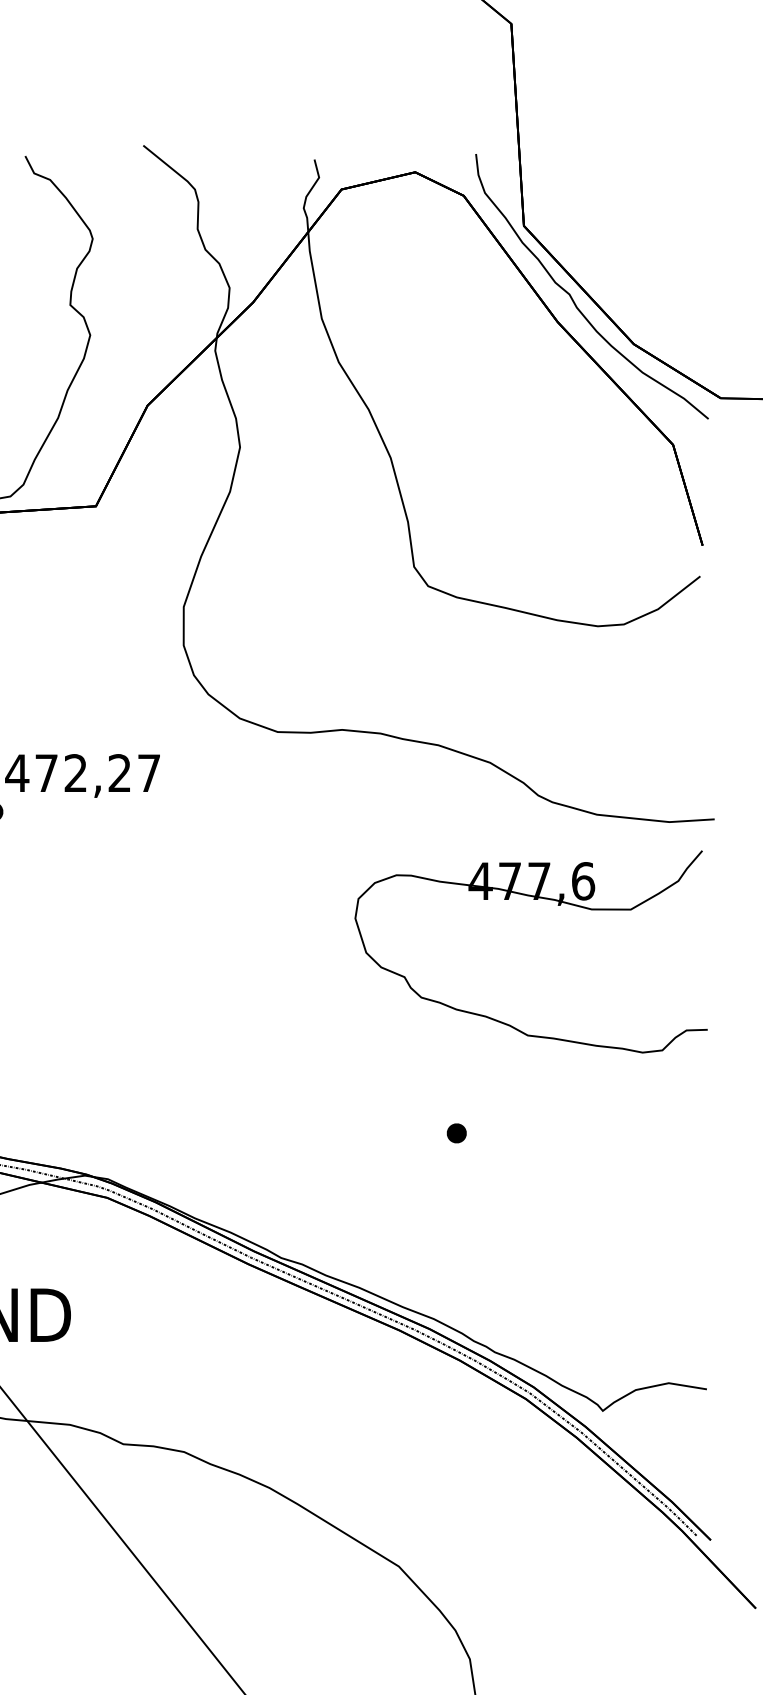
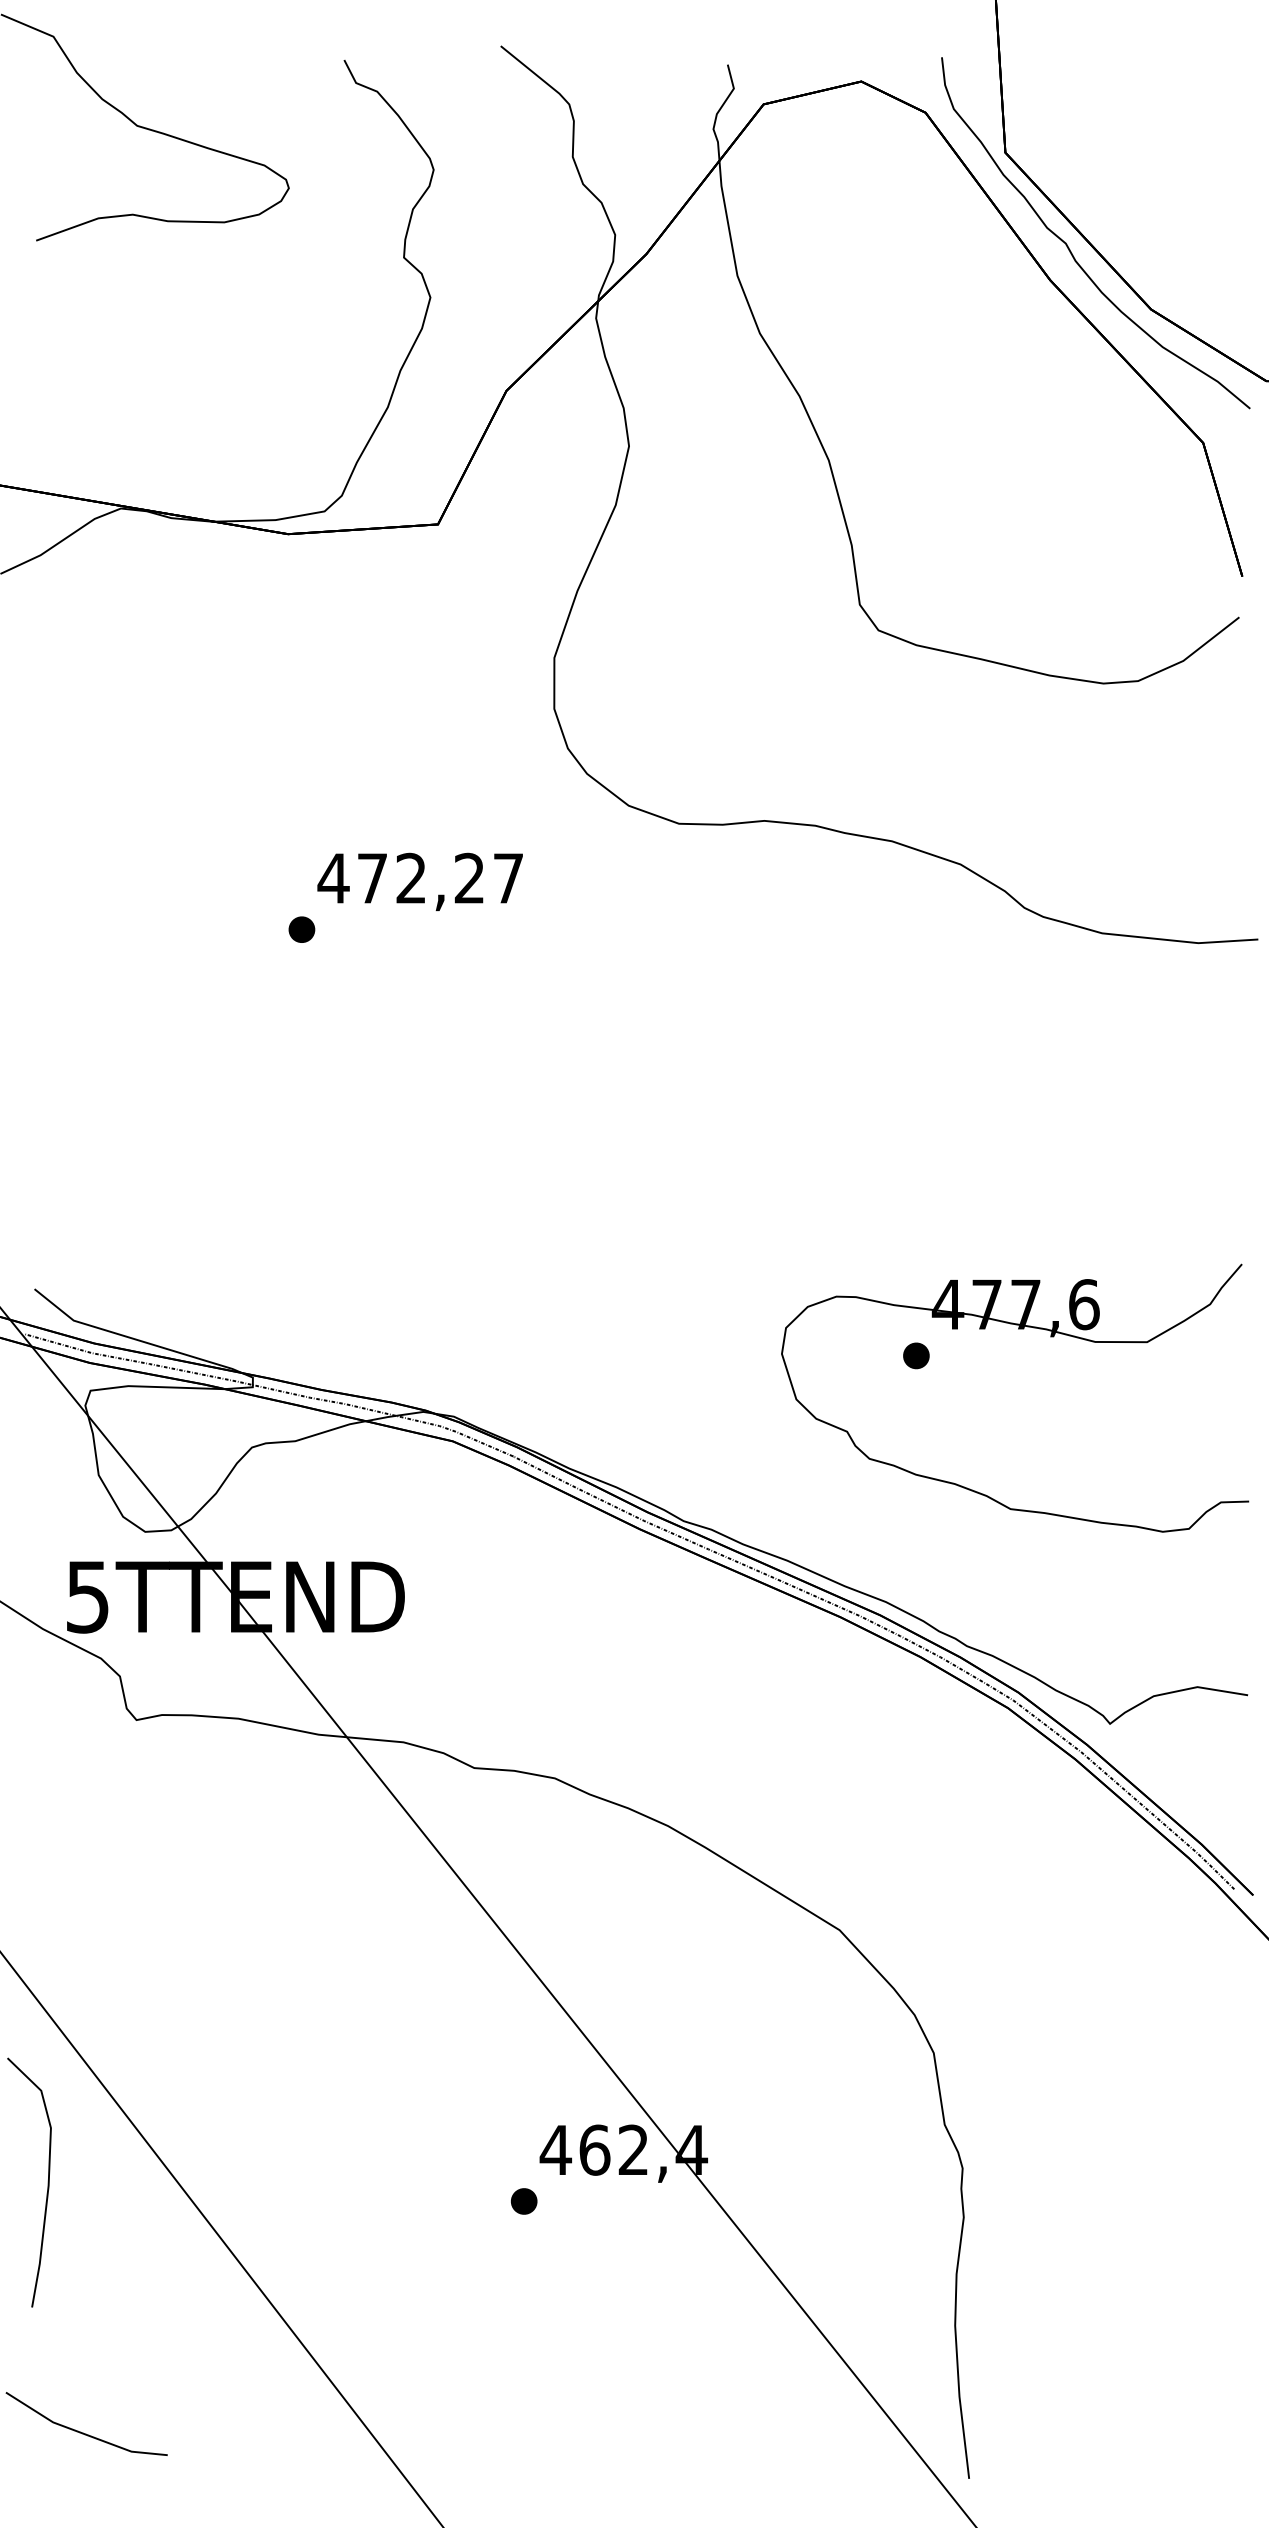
part: (533, 900) -> (1018, 1329), moved

